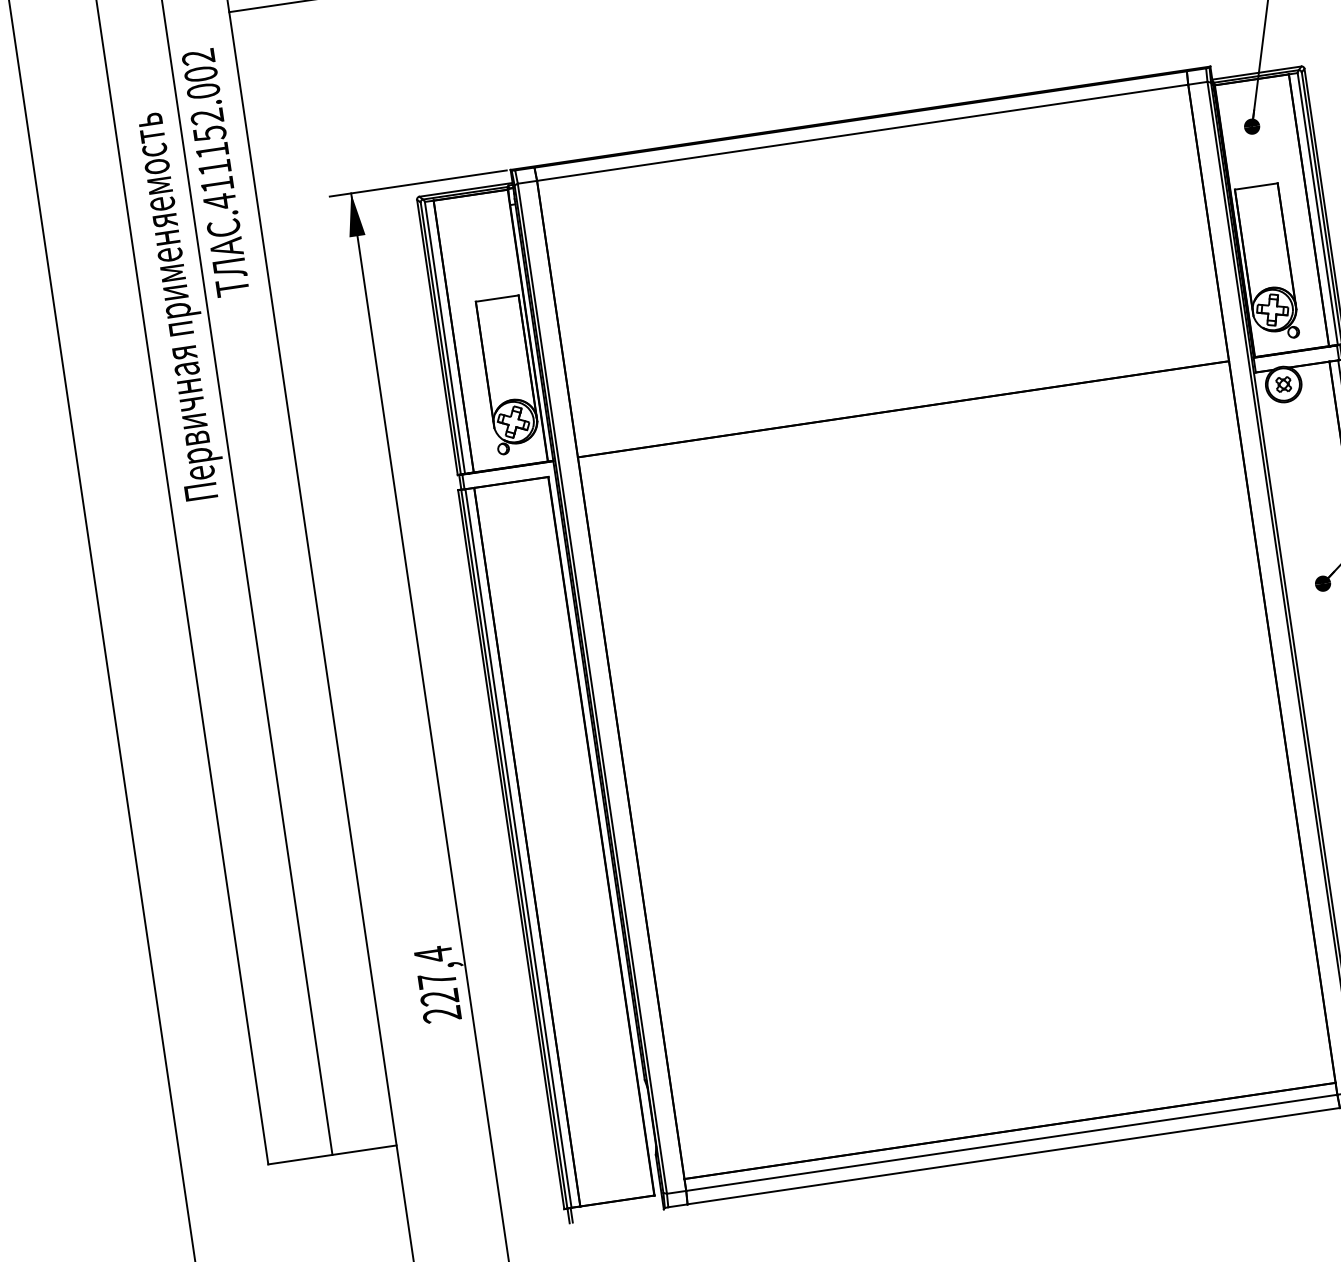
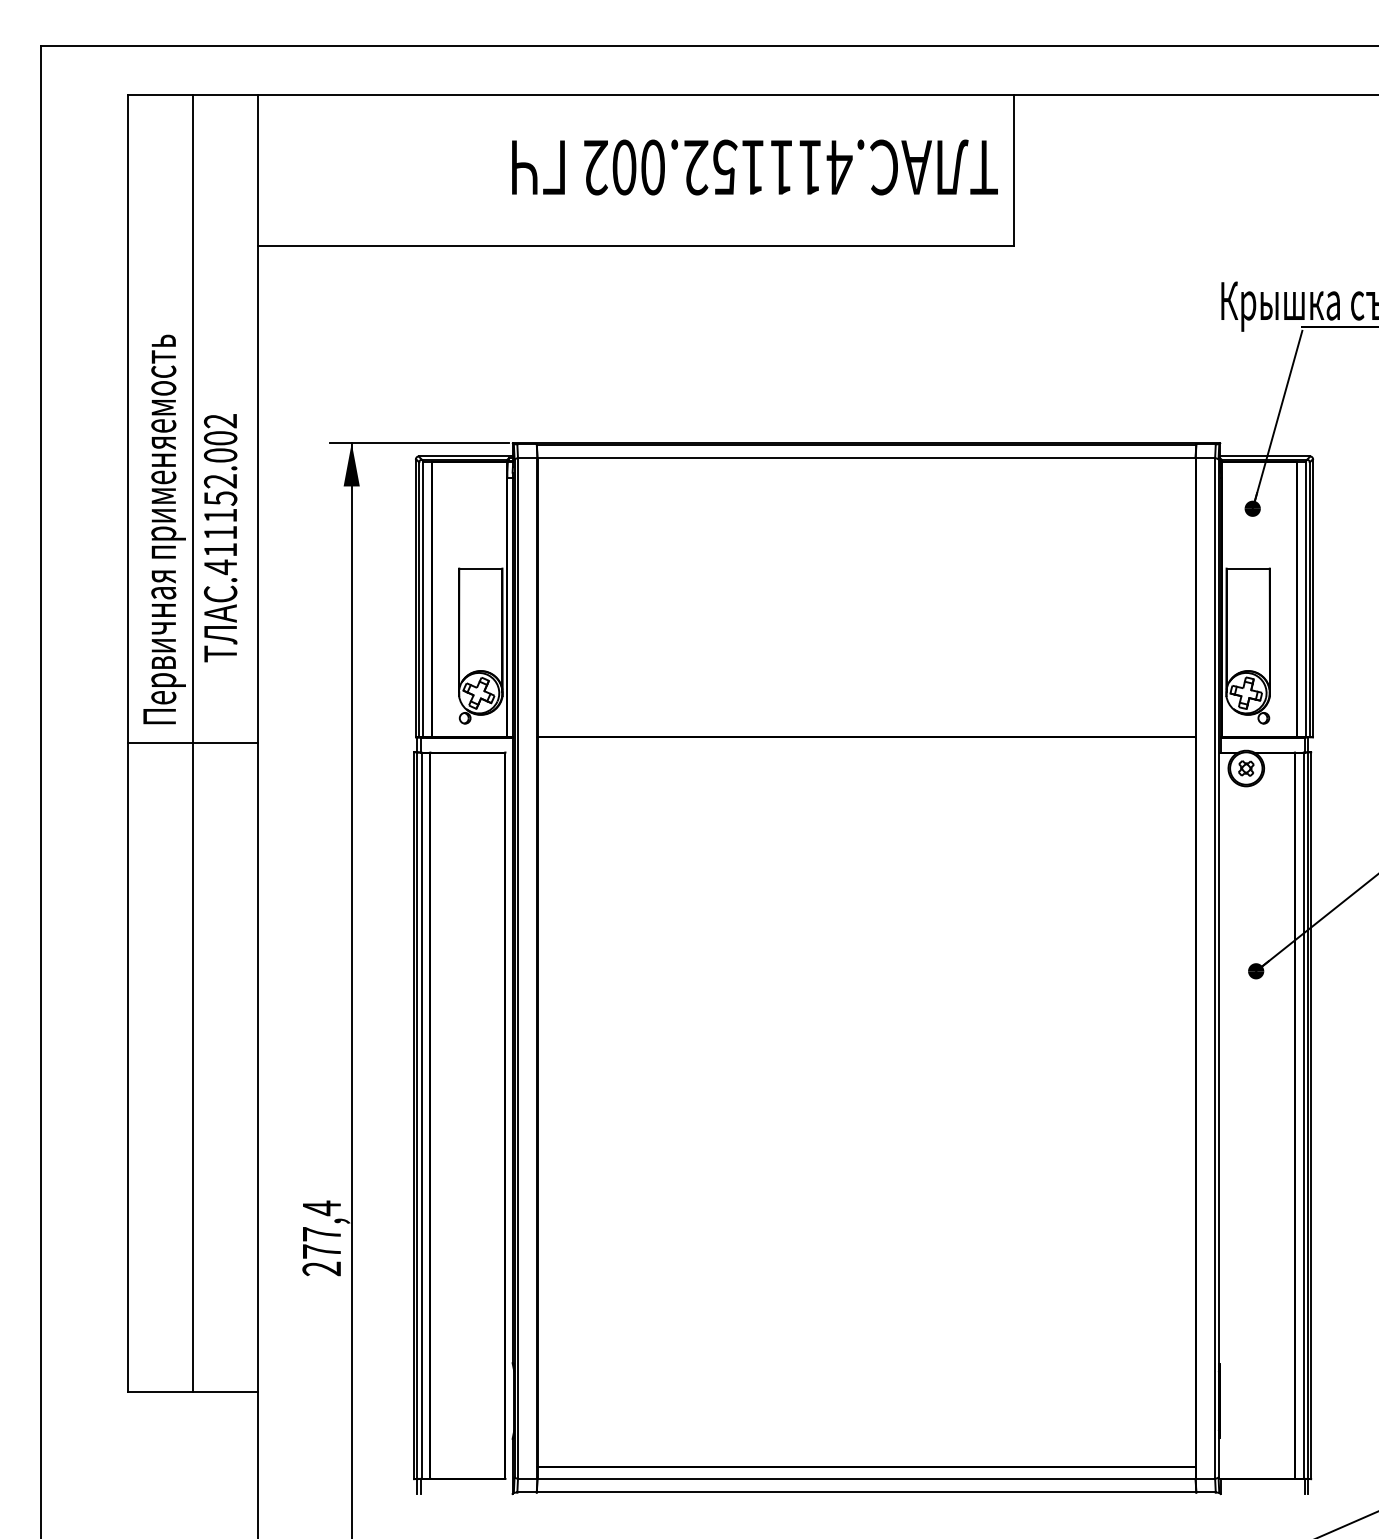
text: (215, 173) -> (220, 538), moved
line: (237, 513) -> (192, 743), added
text: (439, 997) -> (321, 1251), 227,4 -> 277,4

